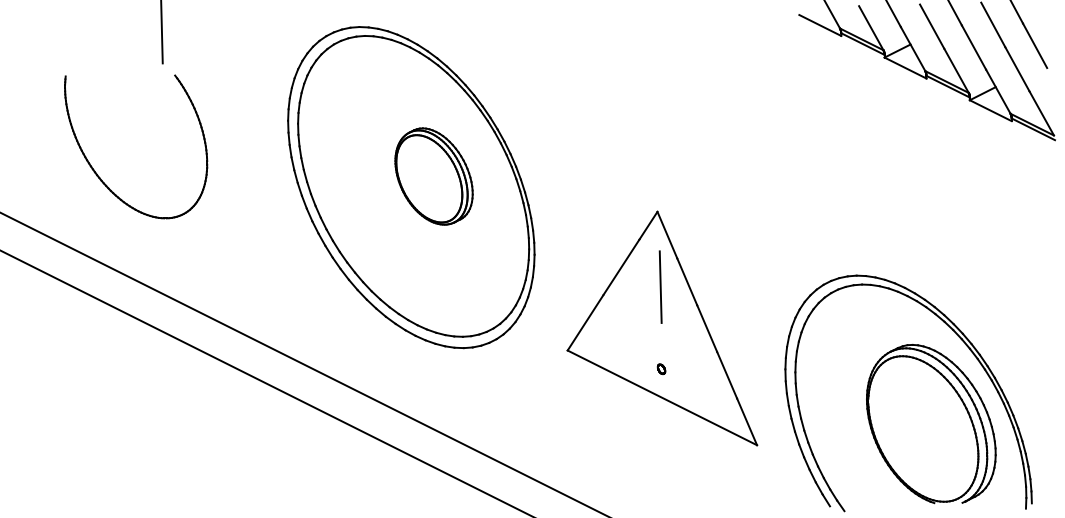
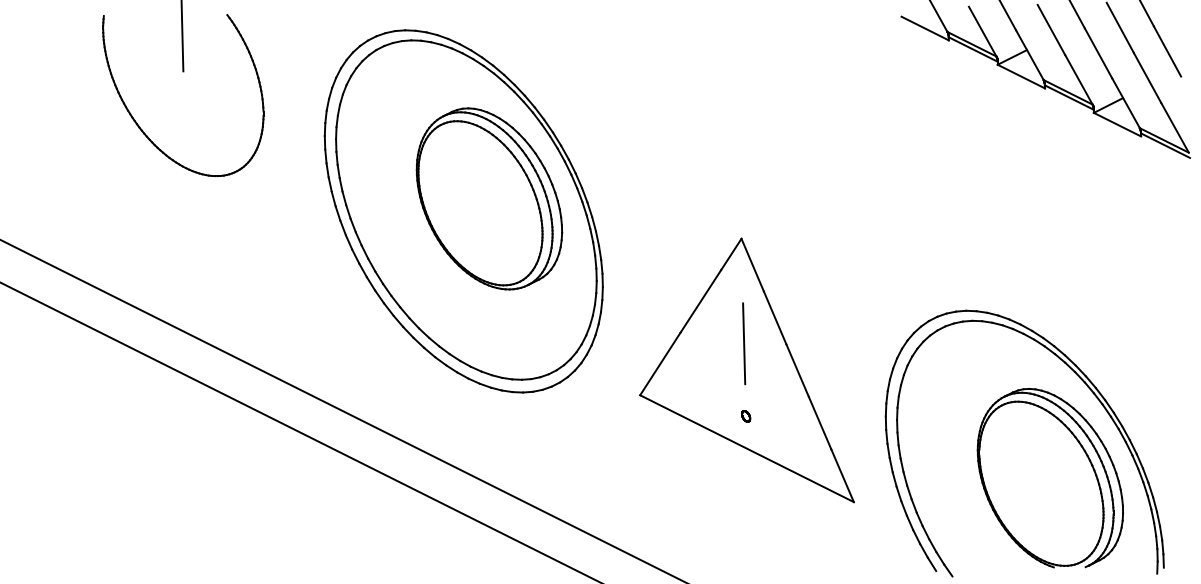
part: (434, 176) -> (489, 198), size x1.67
part: (100, 177) -> (143, 130), moved
line: (661, 286) -> (744, 343), moved

